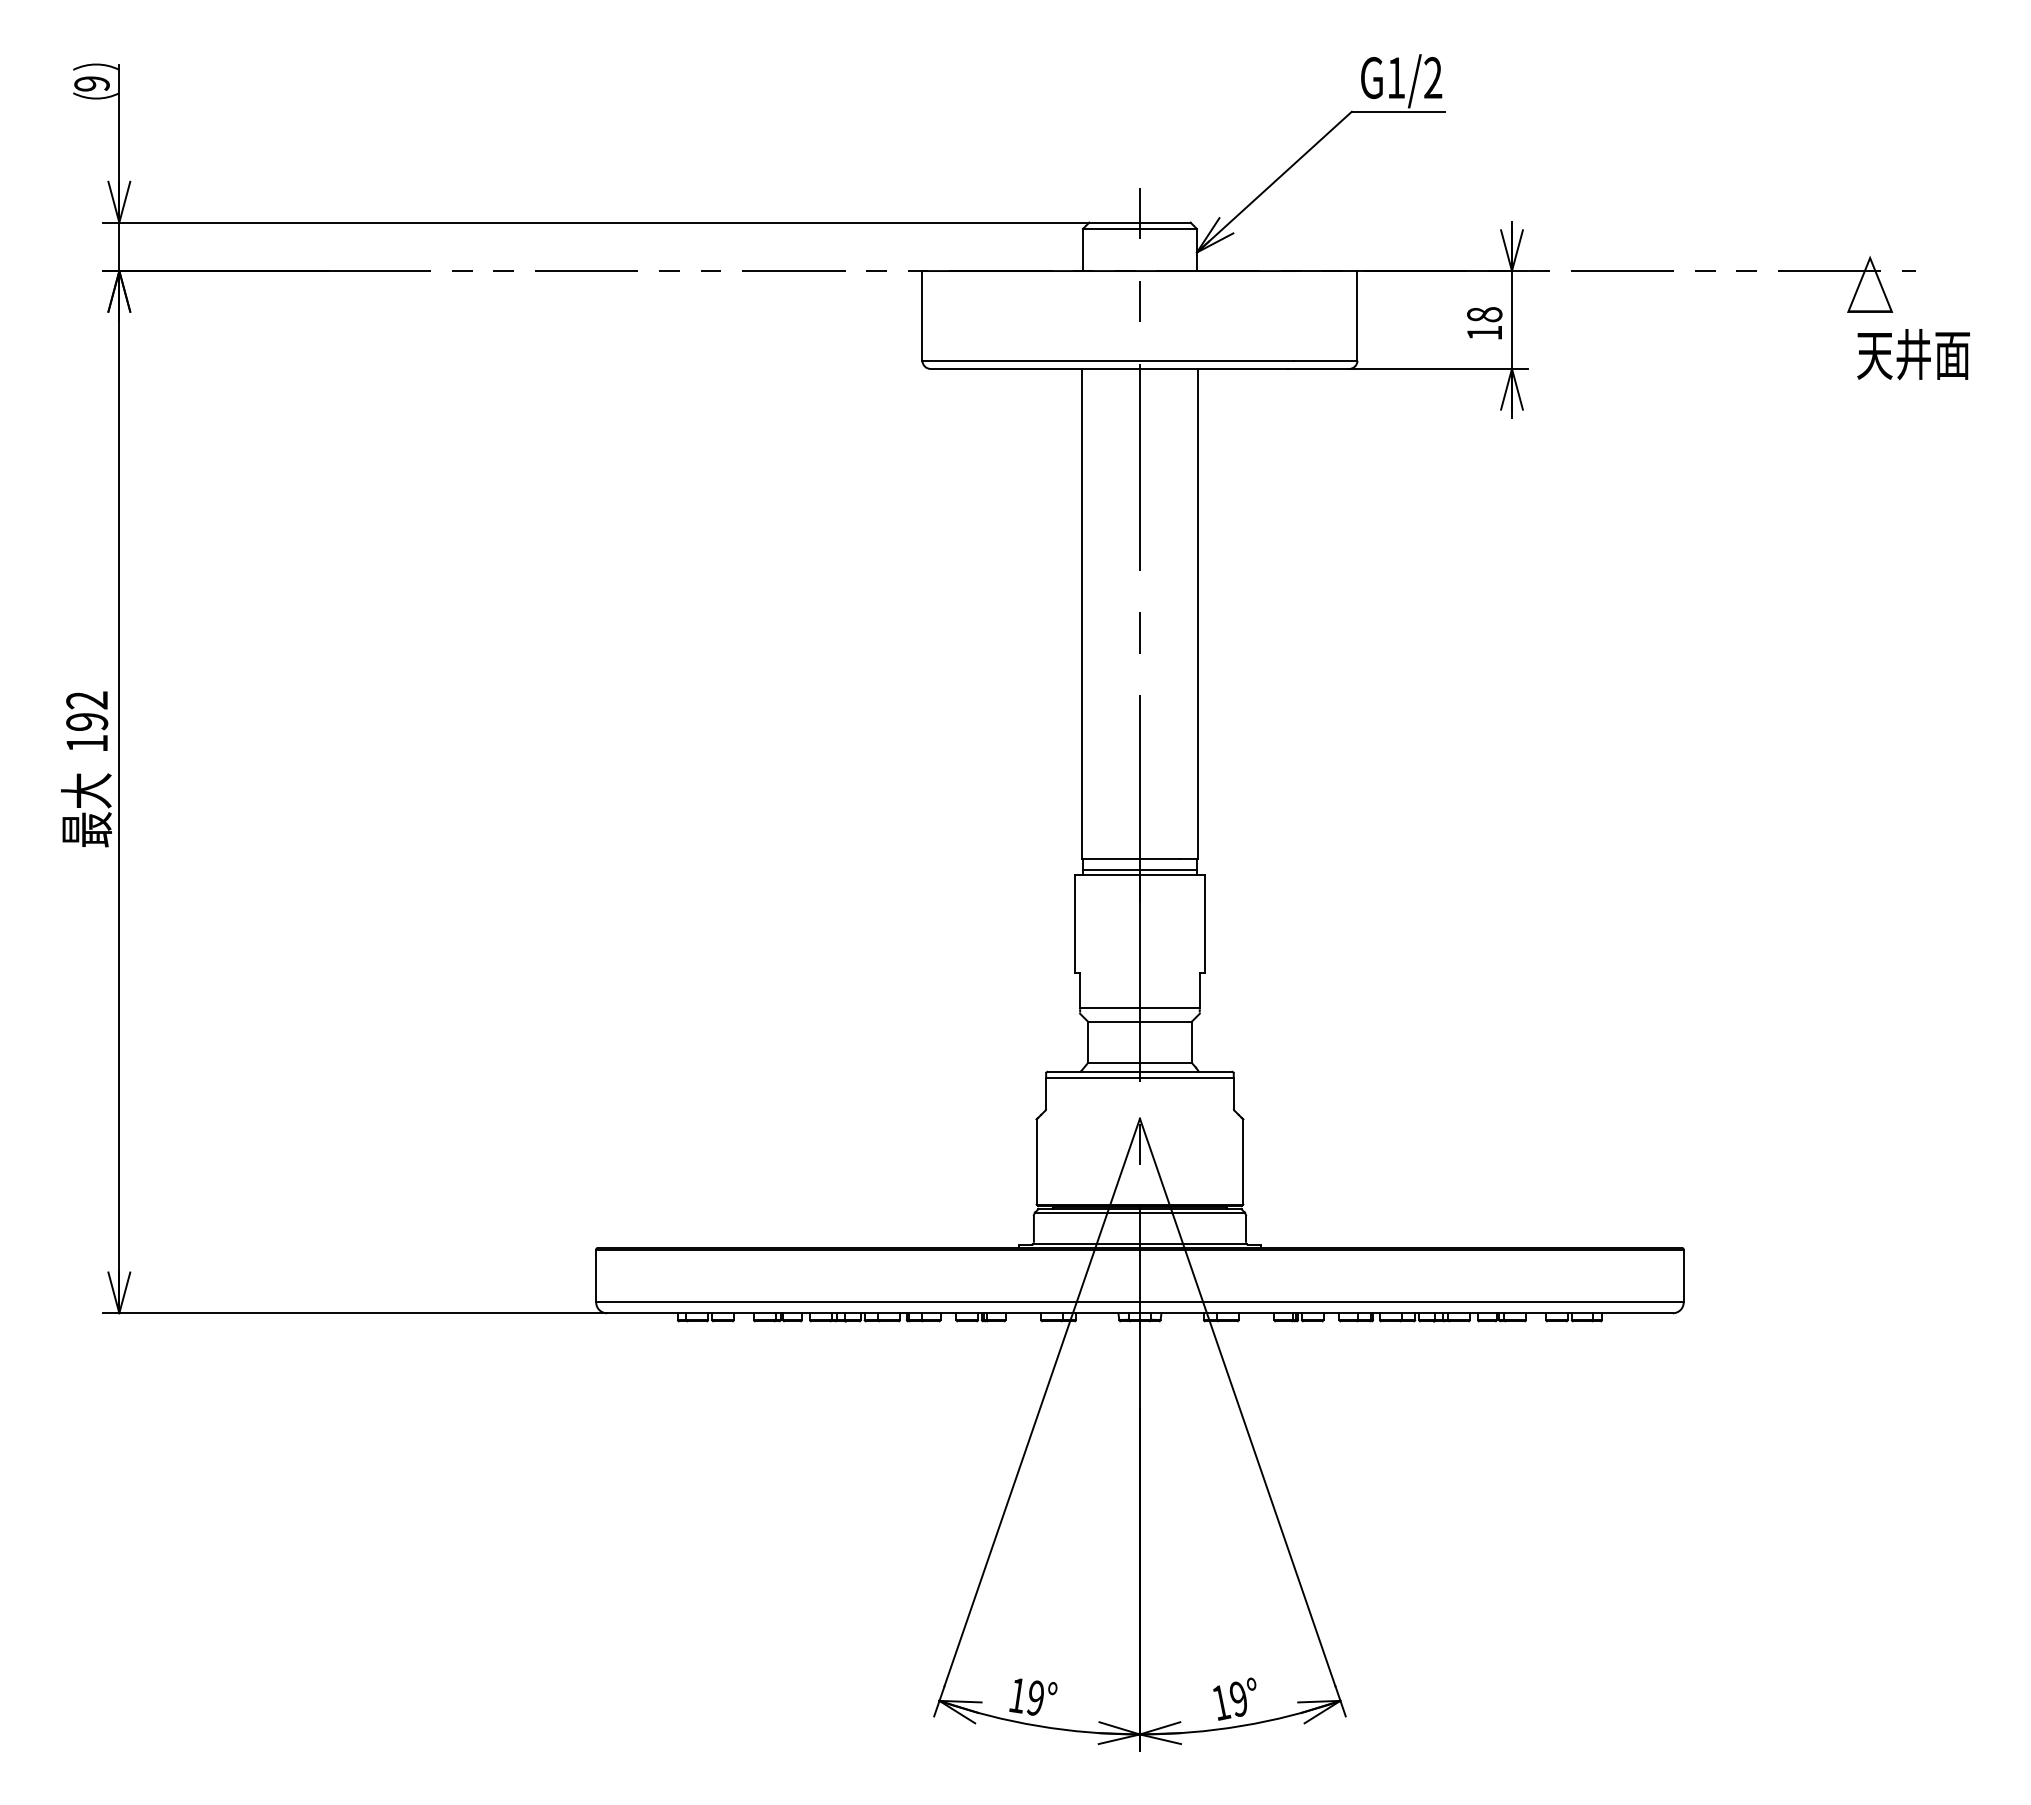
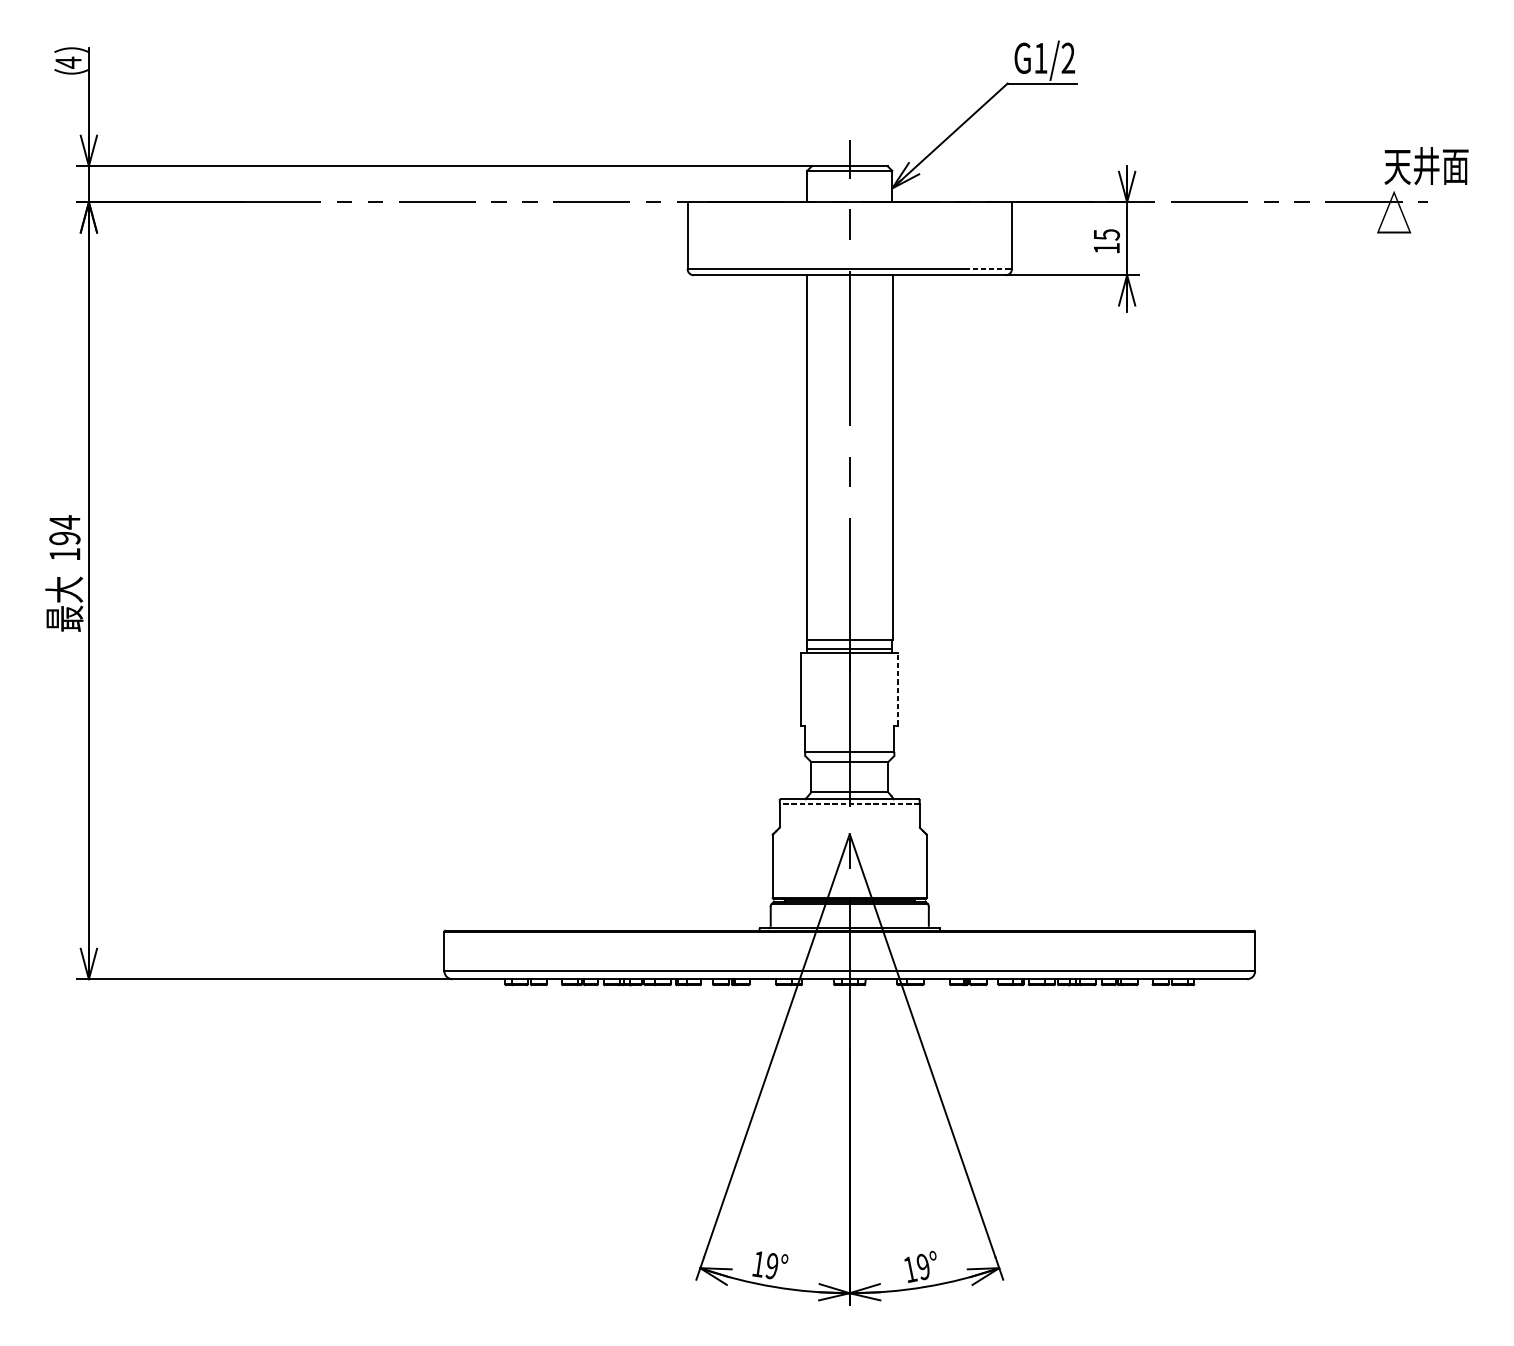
text: (91, 83) -> (68, 62), 9 -> 4
text: (1484, 314) -> (1106, 234), 18 -> 15
text: (1913, 354) -> (1426, 166), moved
line: (1325, 360) -> (988, 268), solid -> dashed
text: (86, 700) -> (64, 522), 192 -> 194
line: (1205, 924) -> (898, 689), solid -> dashed
line: (1139, 1078) -> (849, 804), solid -> dashed

